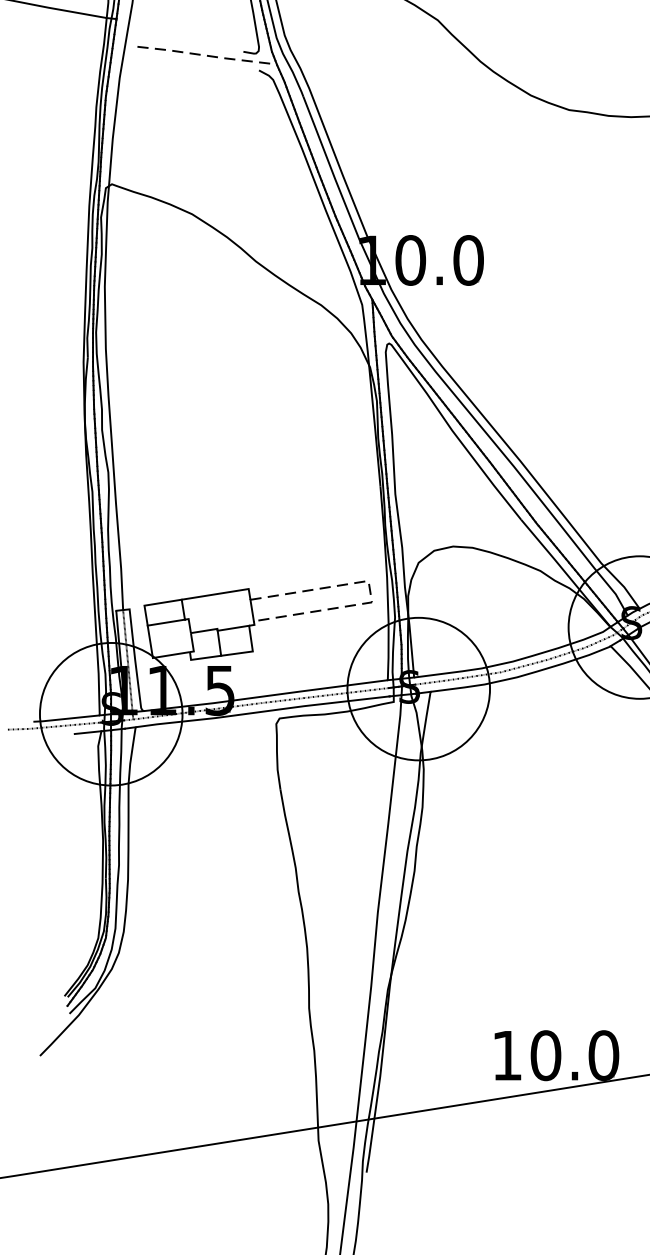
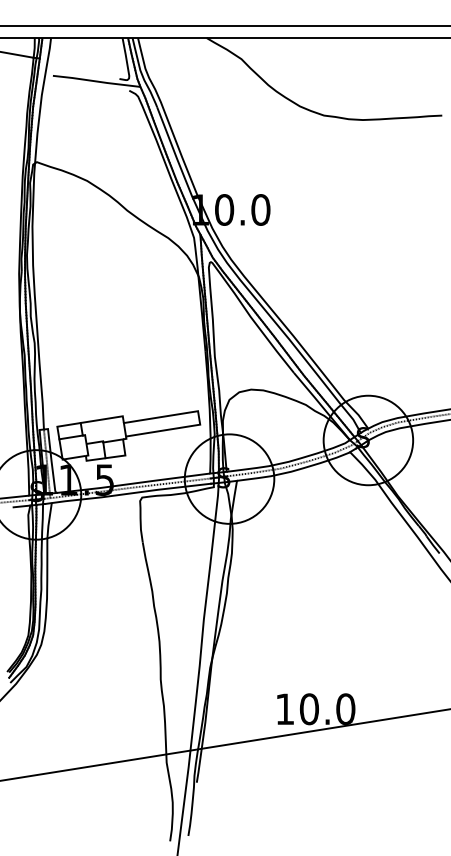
line: (206, 55) -> (96, 81), dashed -> solid
line: (370, 590) -> (199, 417), dashed -> solid

